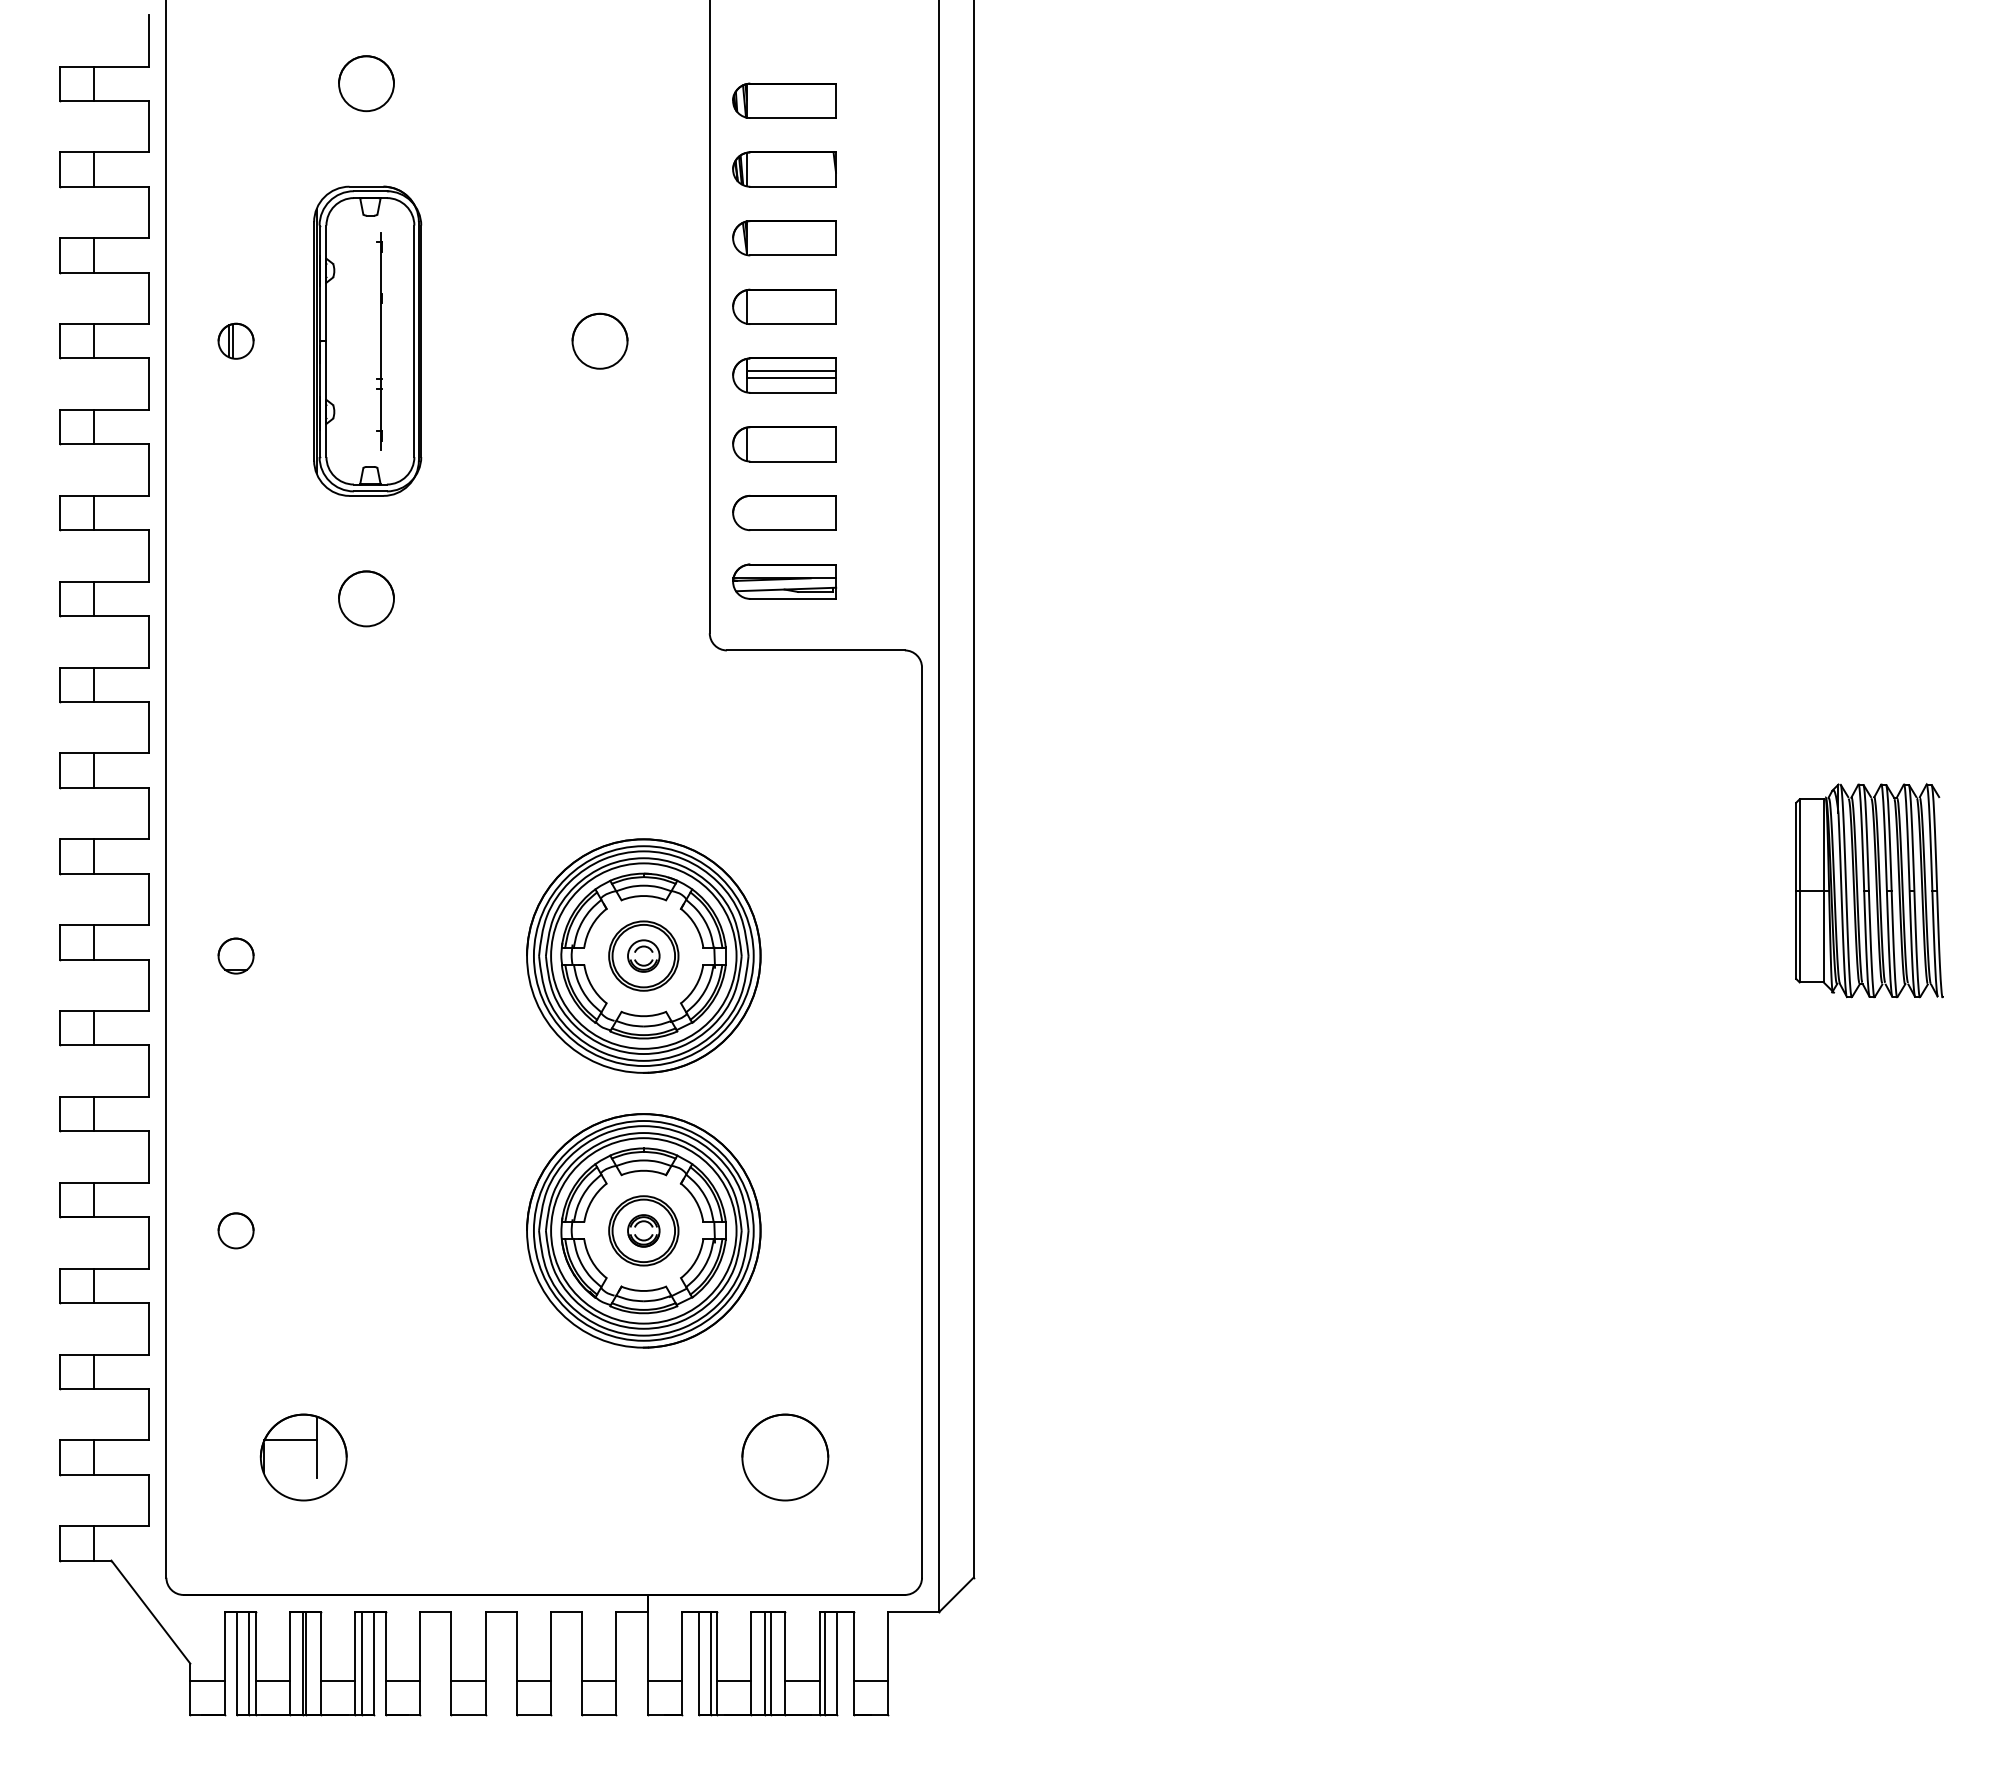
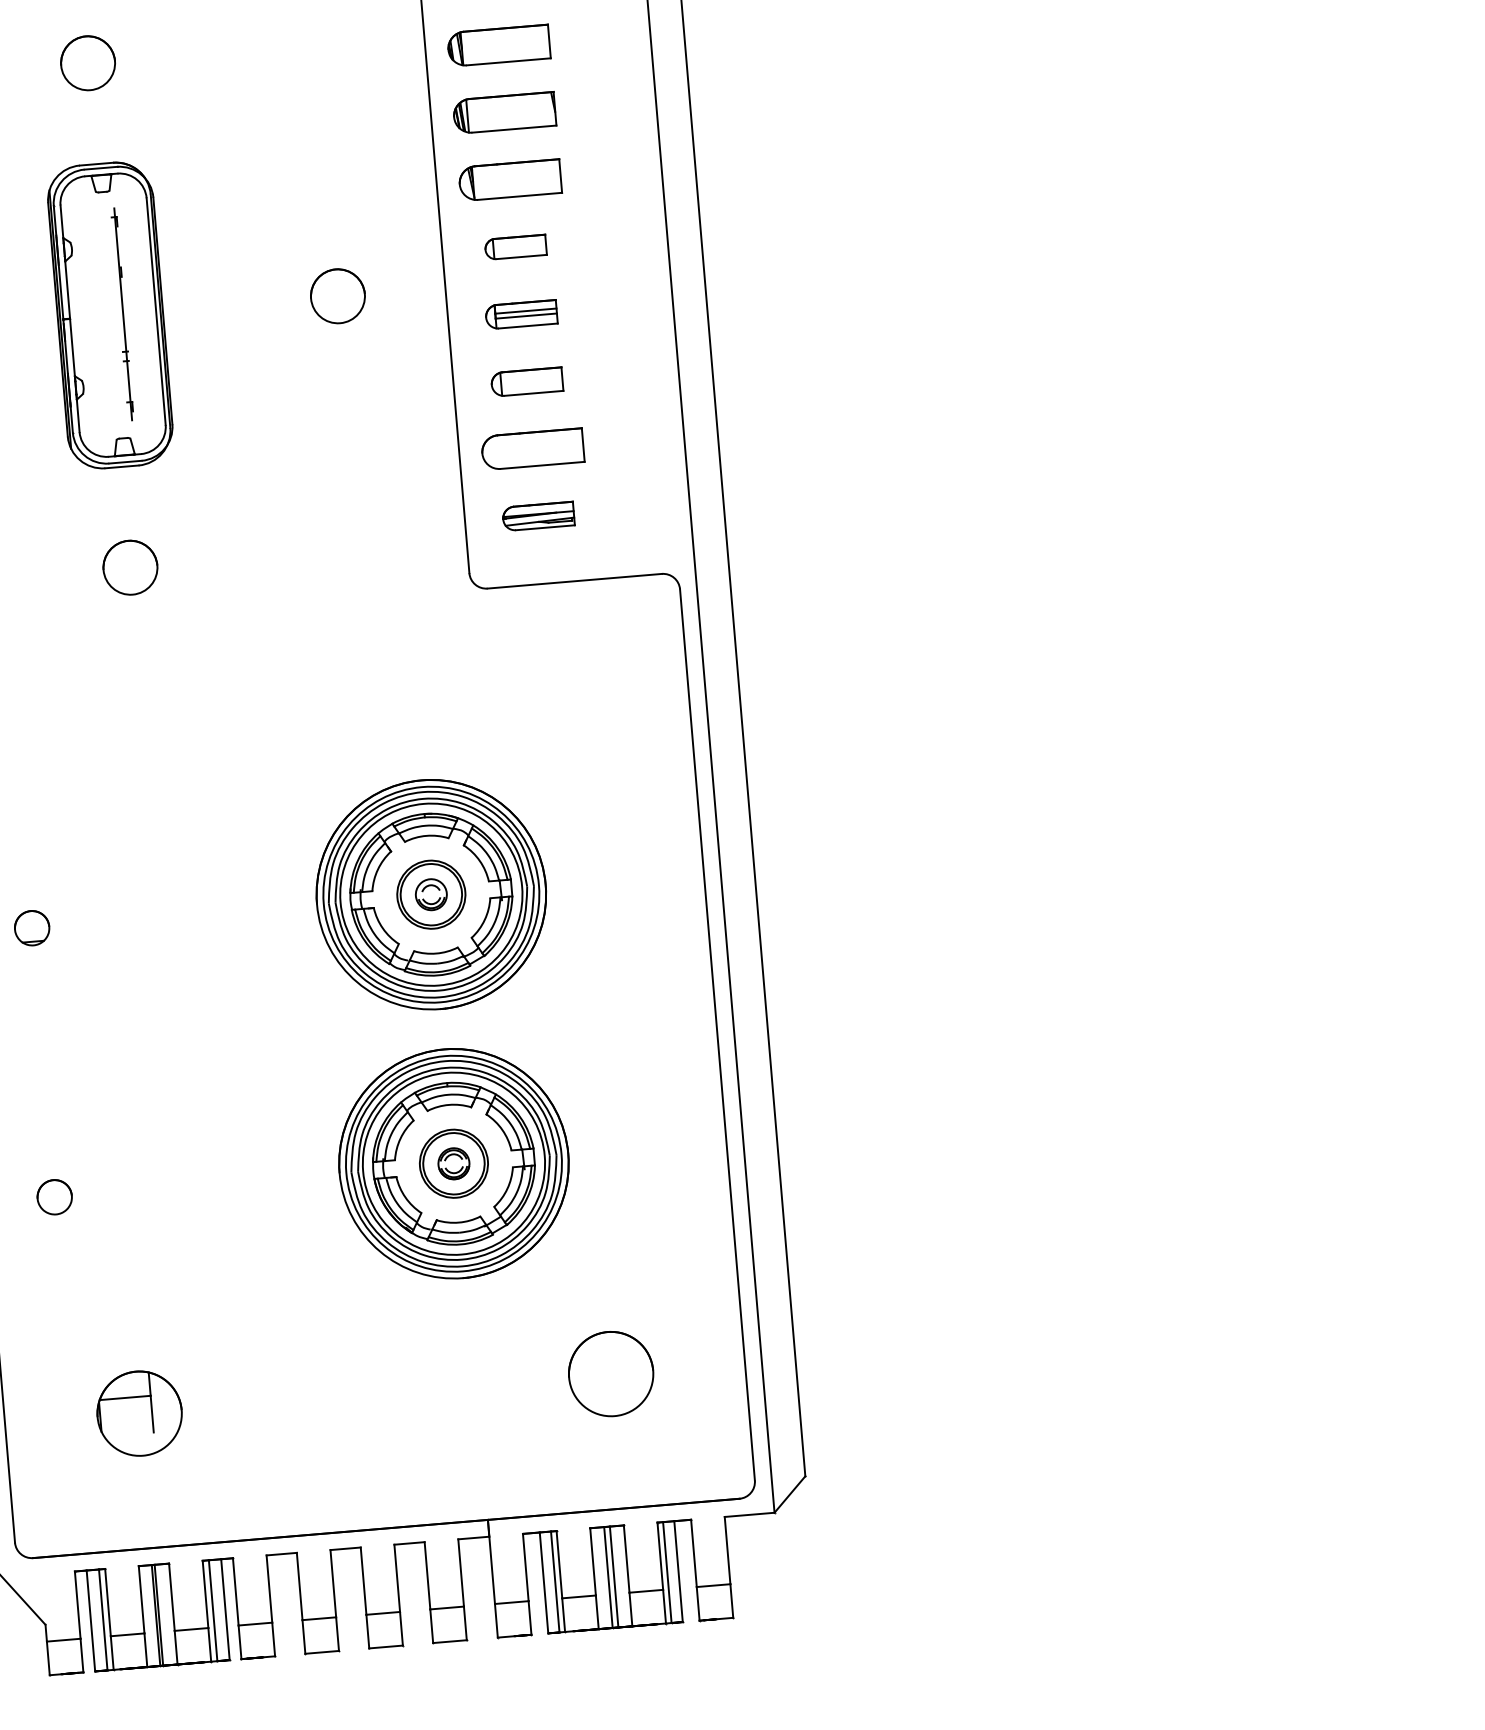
part: (784, 306) -> (515, 247), size x0.6
part: (784, 375) -> (521, 314), size x0.7
part: (784, 444) -> (527, 382), size x0.7
part: (784, 581) -> (538, 516), size x0.7

